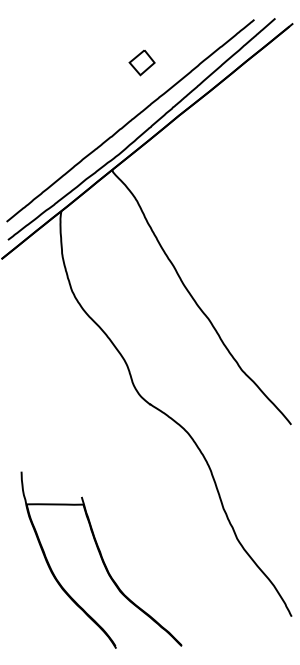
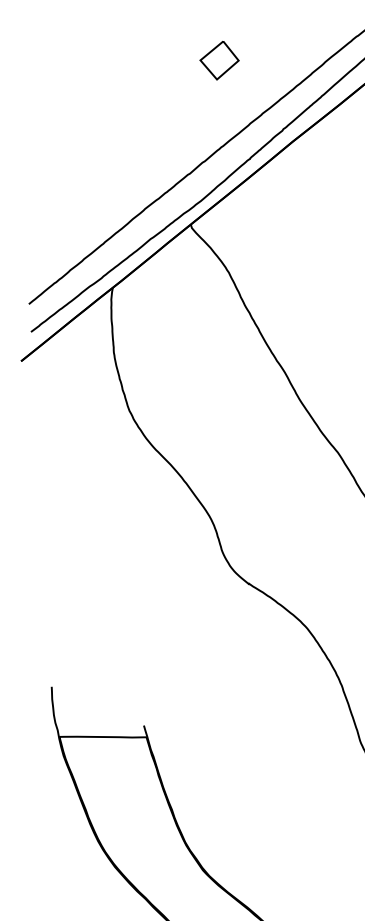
part: (141, 62) -> (218, 60), moved

